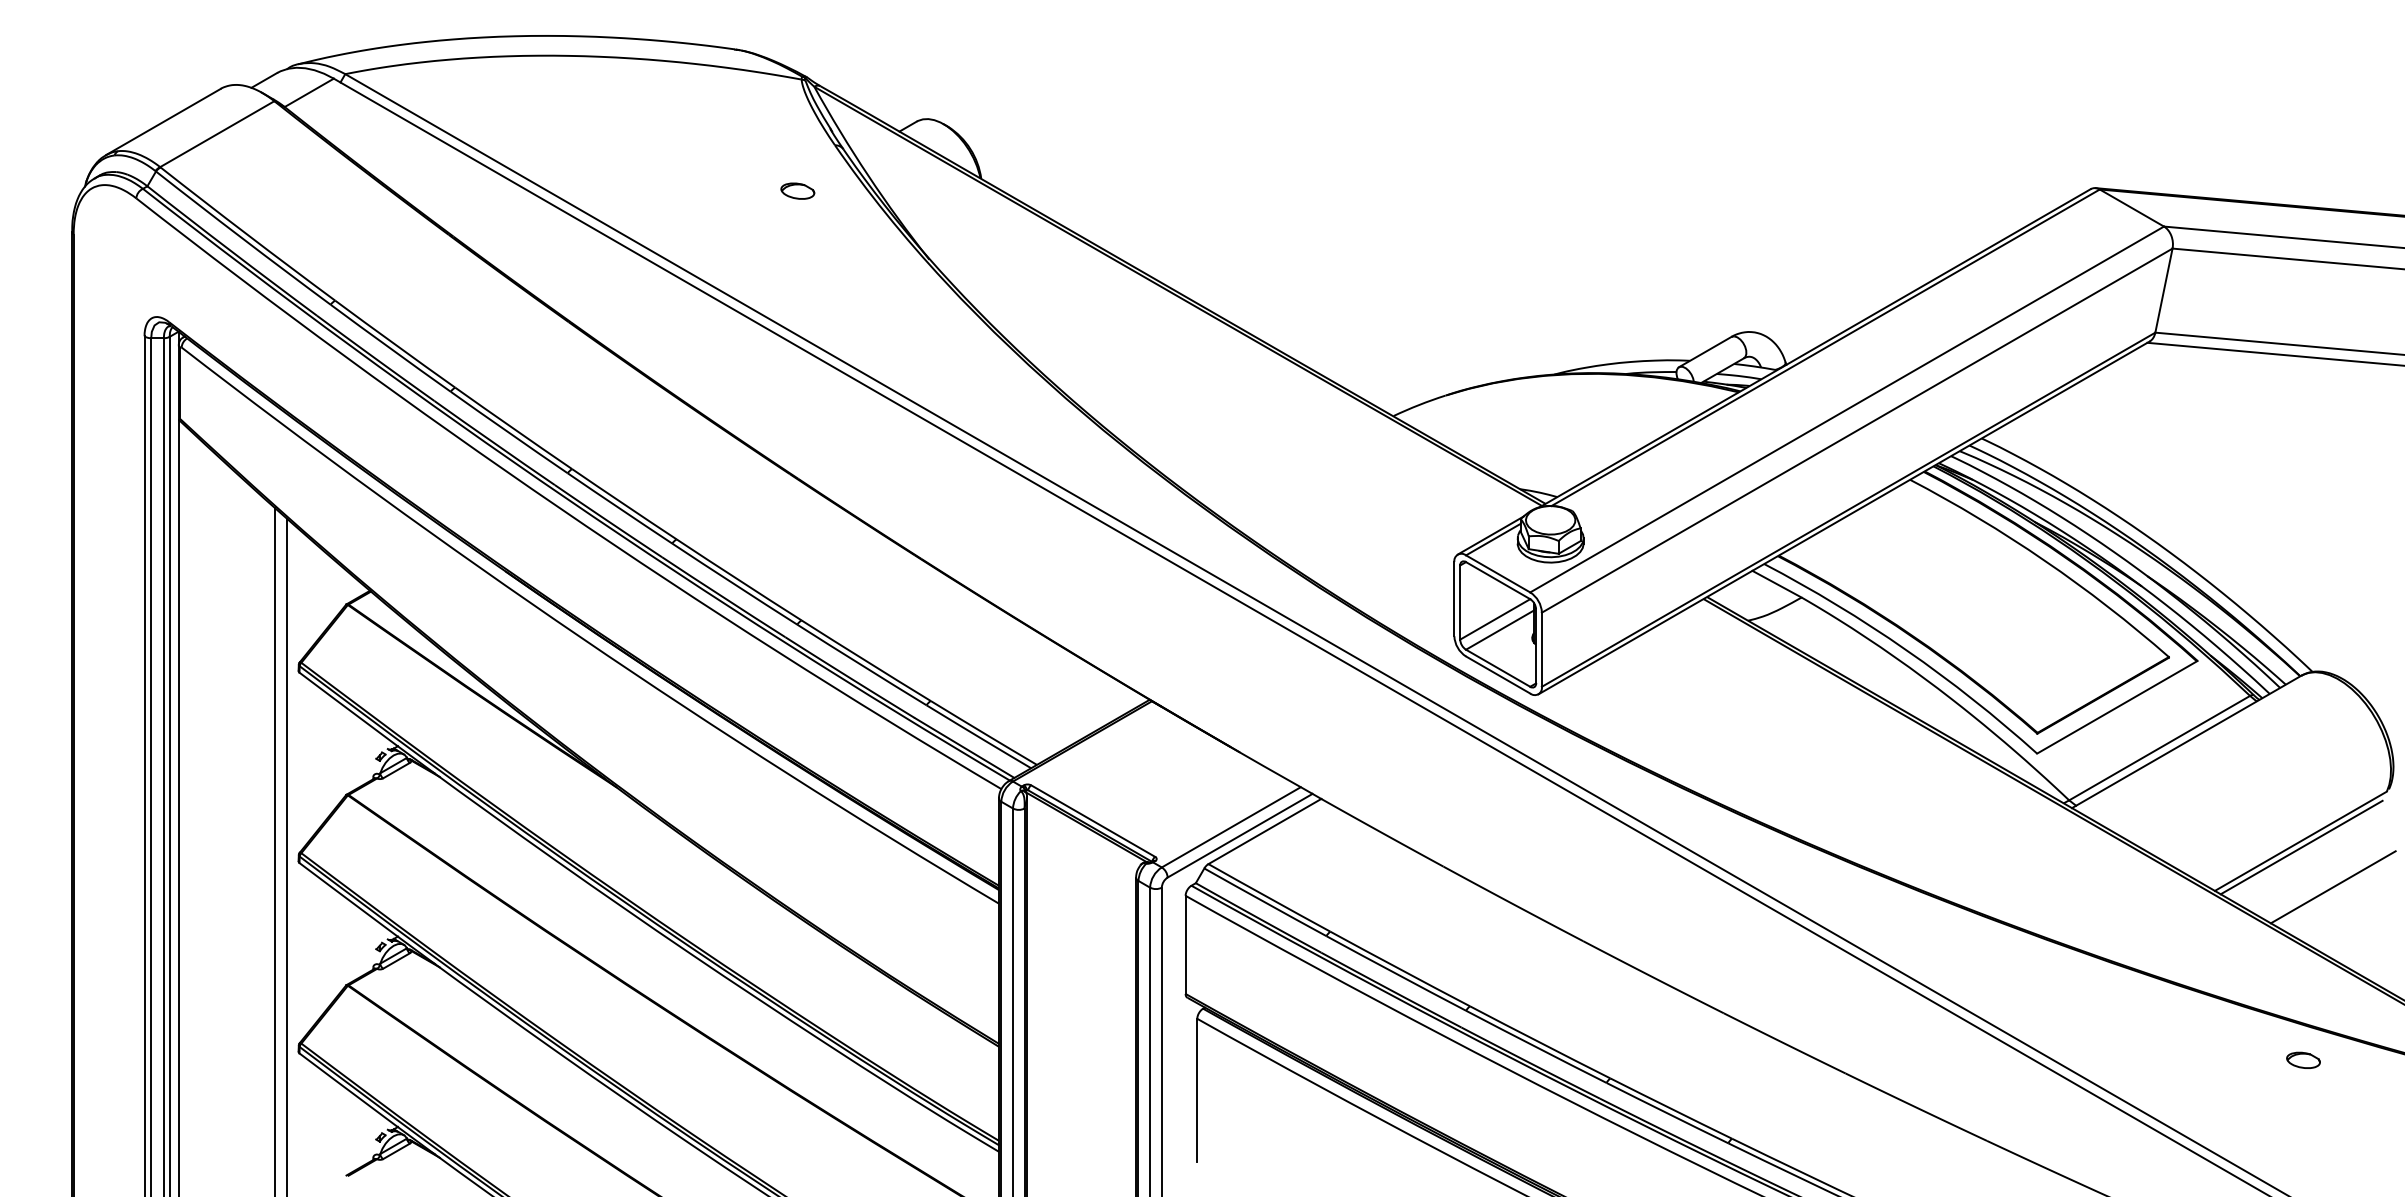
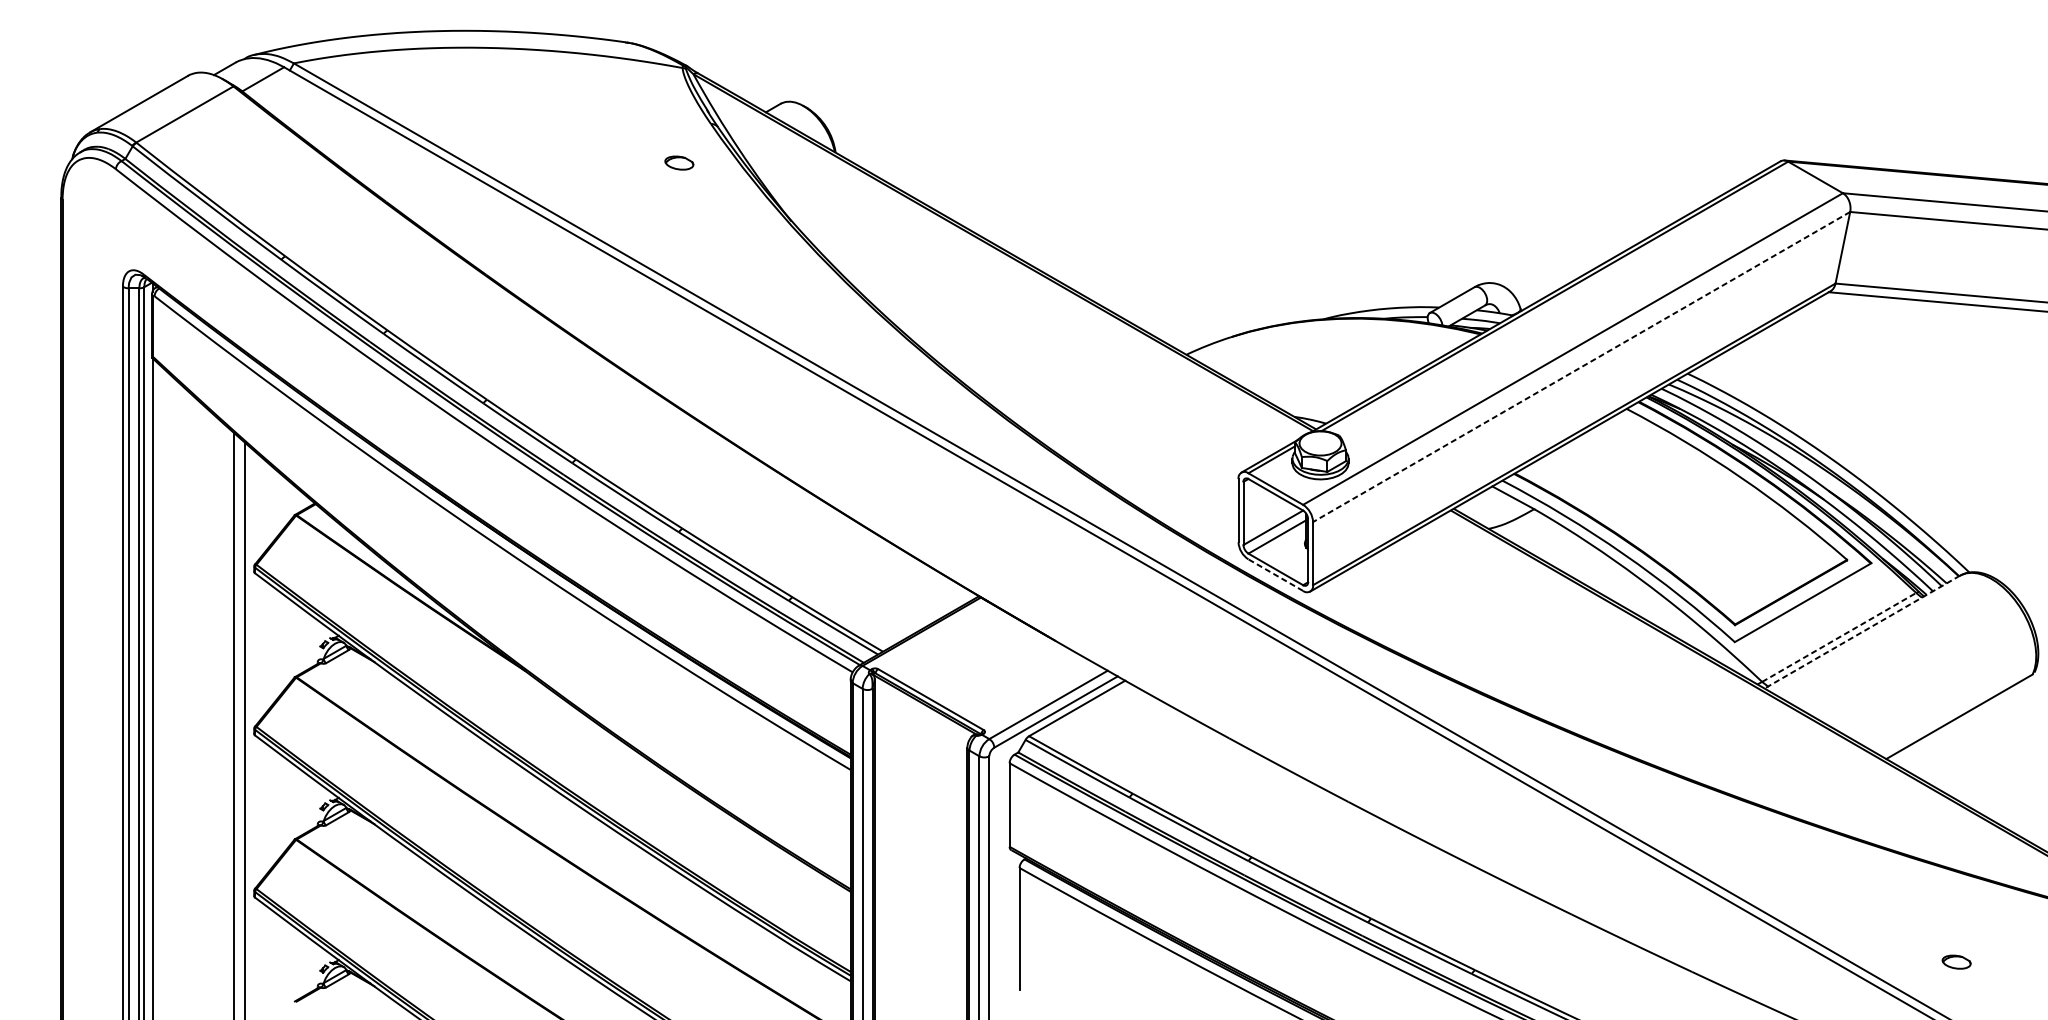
line: (1856, 430) -> (1581, 366), solid -> dashed
line: (1497, 674) -> (1275, 574), solid -> dashed
line: (2186, 742) -> (1862, 632), solid -> dashed
line: (2160, 747) -> (1839, 636), solid -> dashed
line: (2301, 847) -> (1960, 722), removed
line: (2332, 887) -> (1986, 756), removed
part: (2303, 1059) -> (1956, 961), moved

